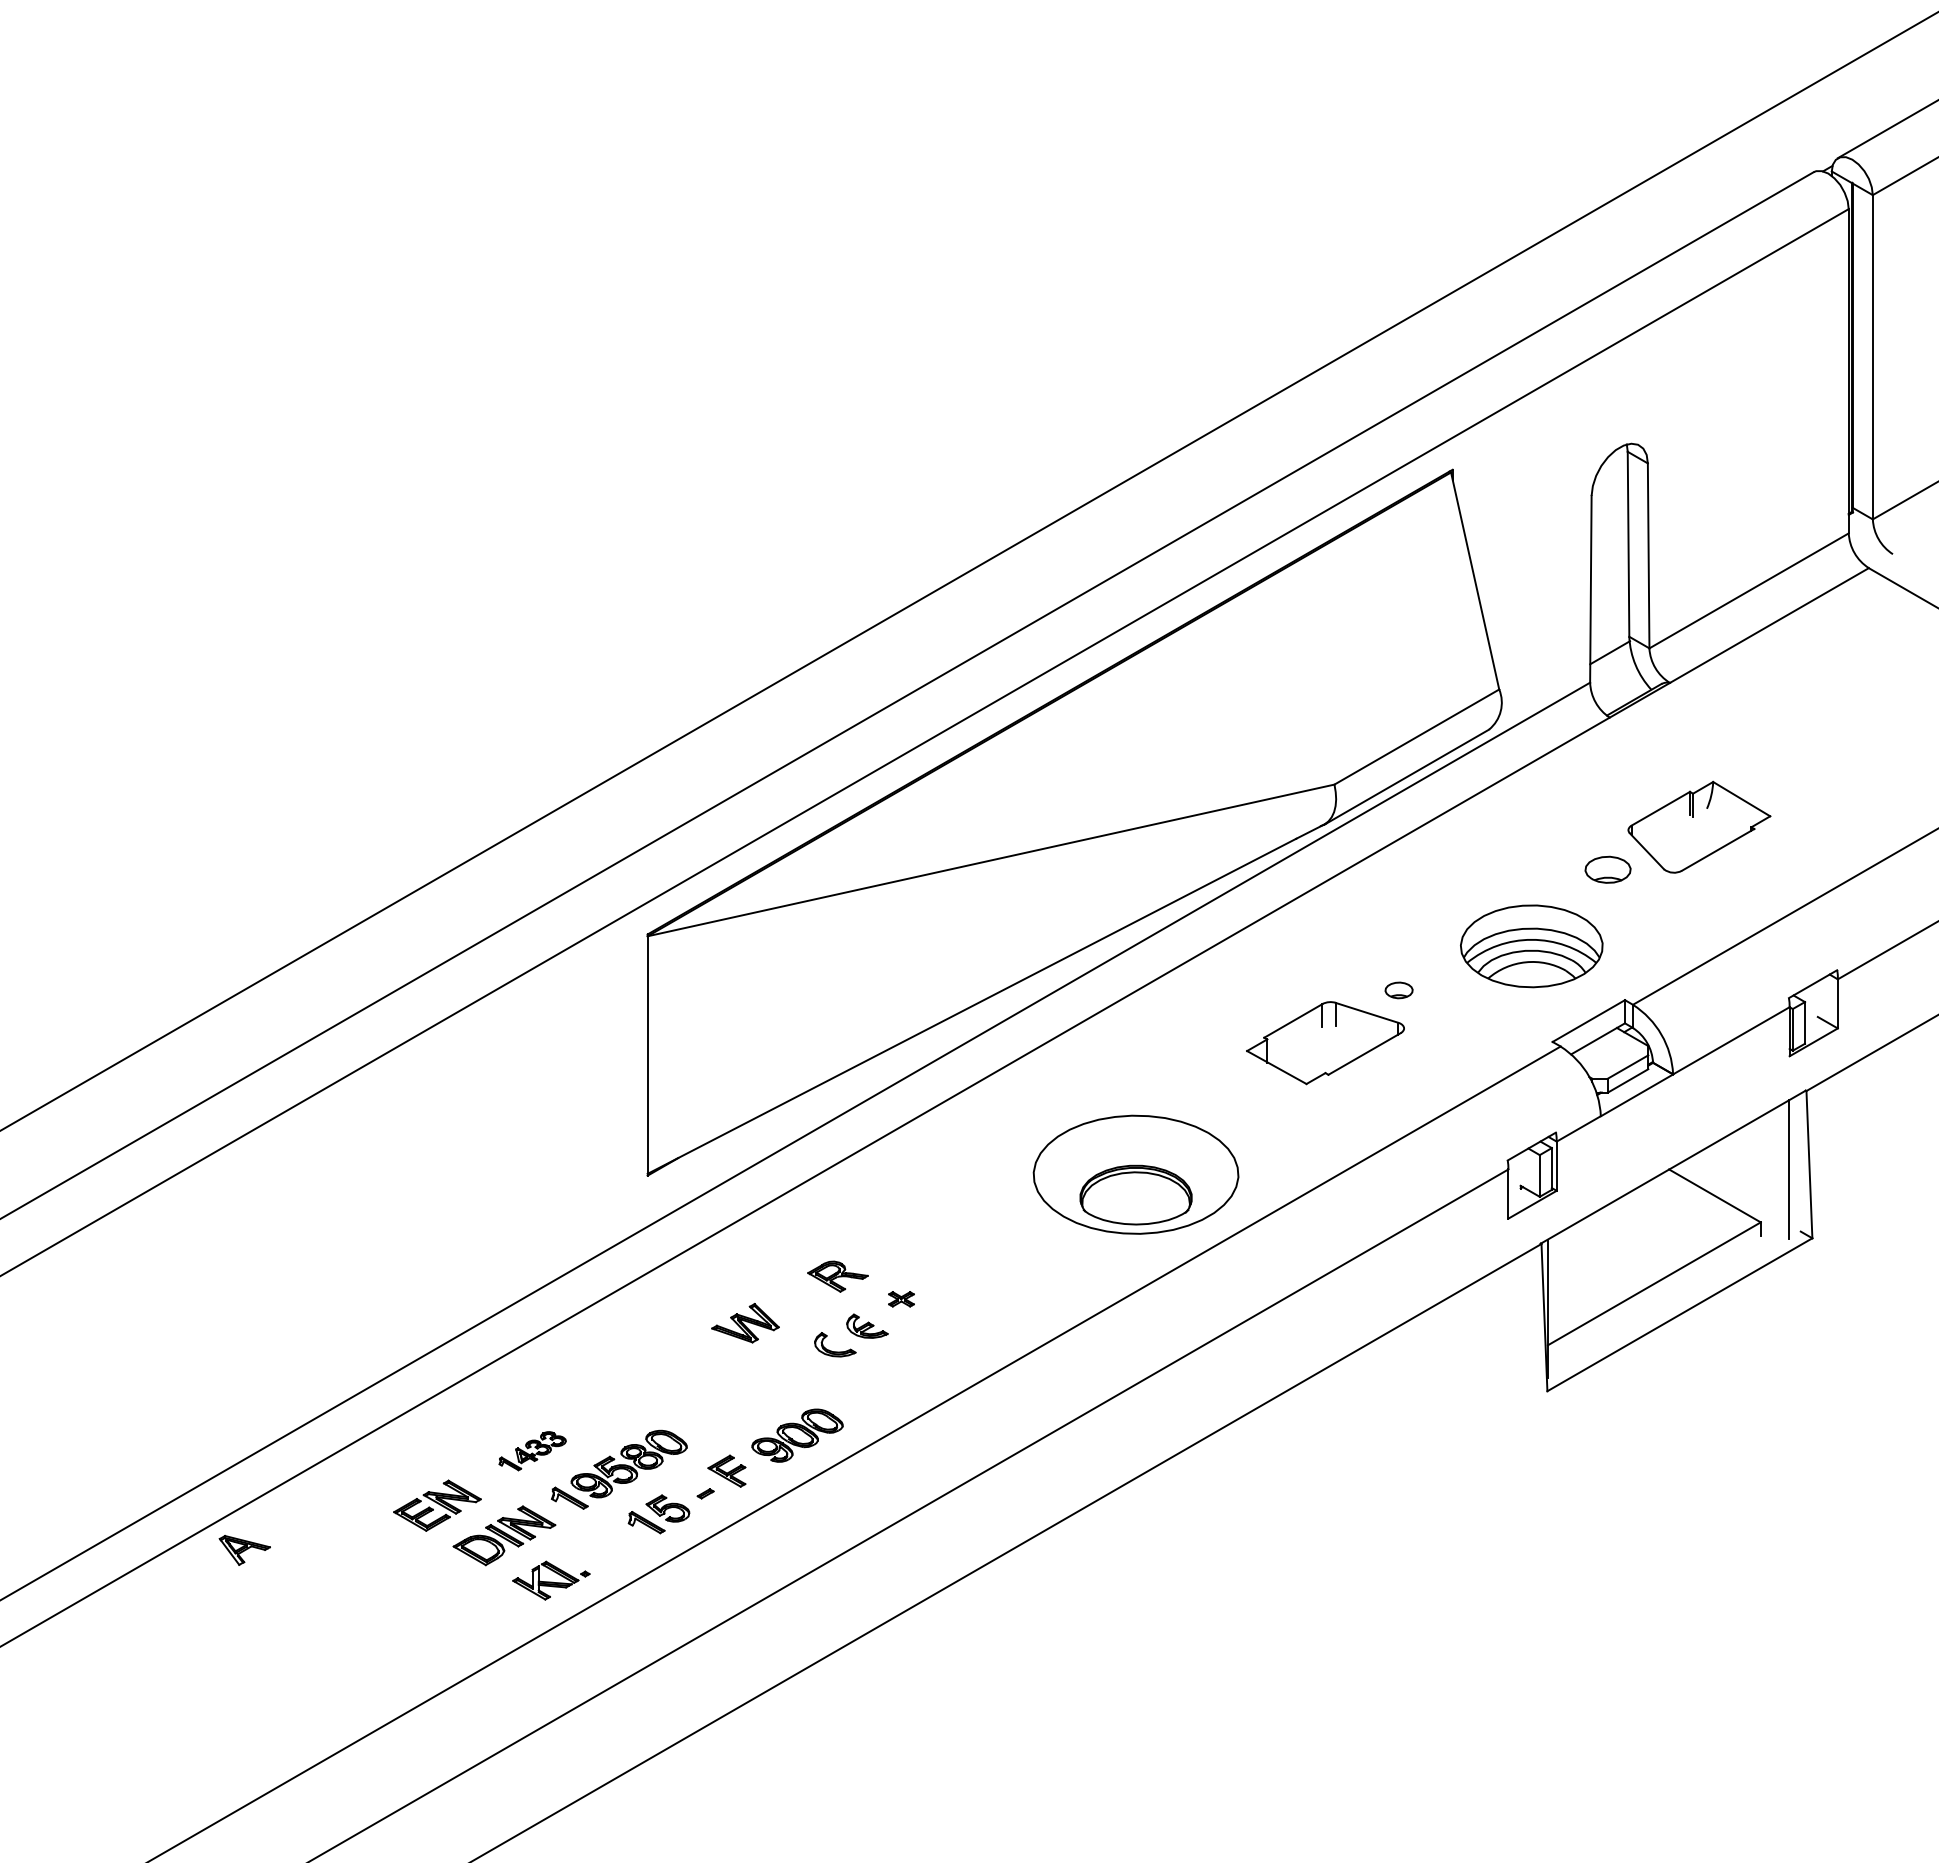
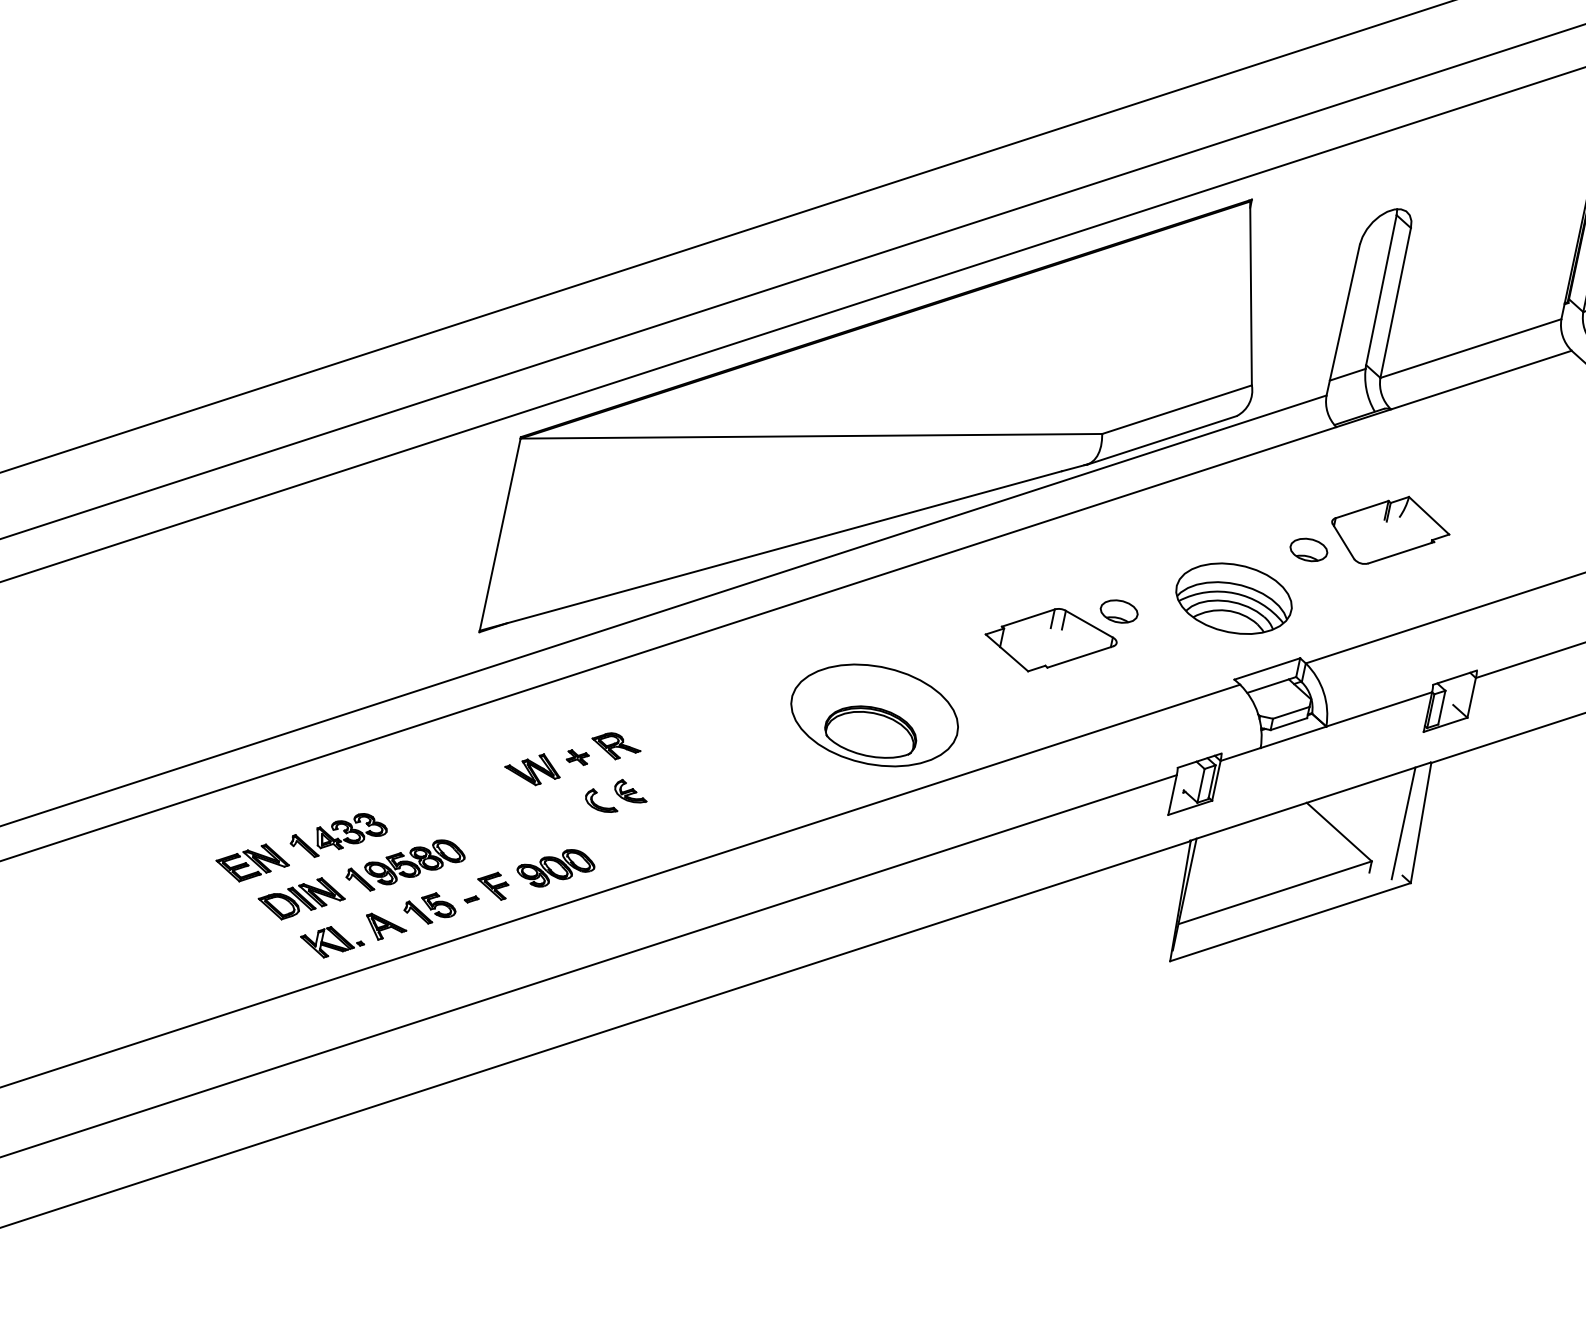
part: (1398, 990) -> (1118, 611), size x1.67
part: (901, 1299) -> (577, 757), moved
part: (532, 1450) -> (339, 834), size x1.67
part: (244, 1550) -> (385, 928), moved

